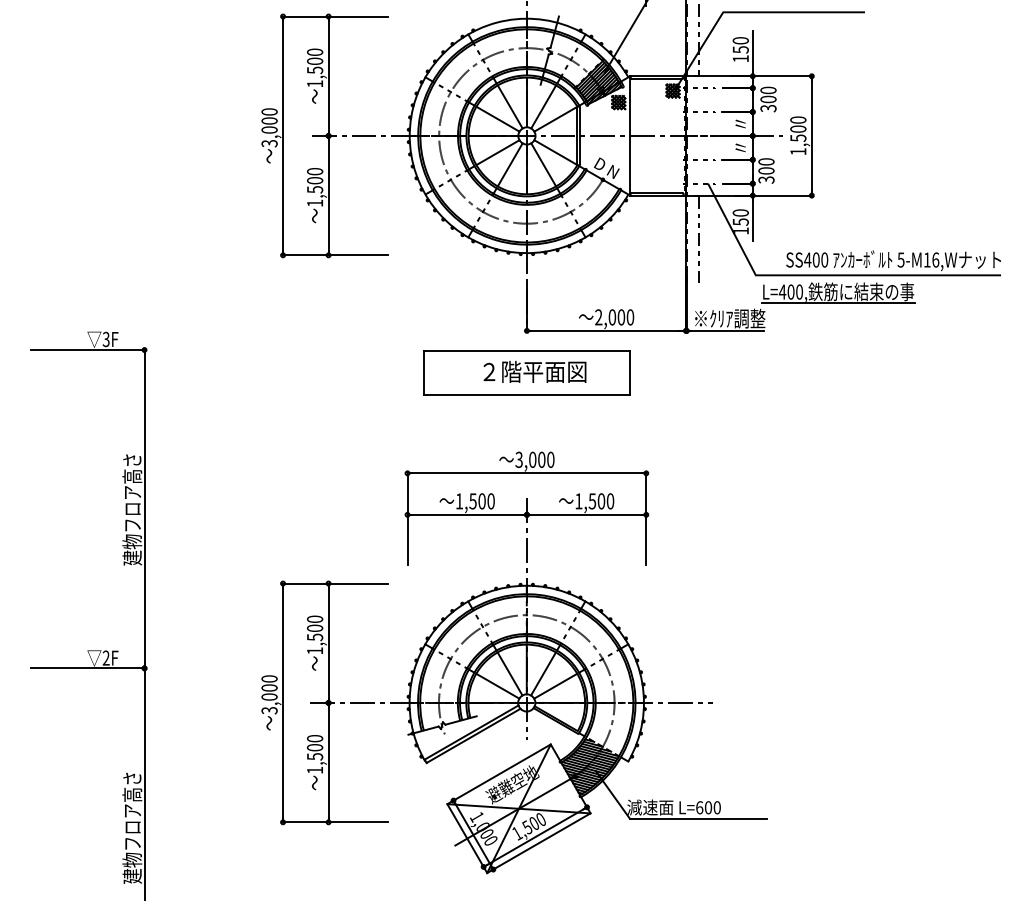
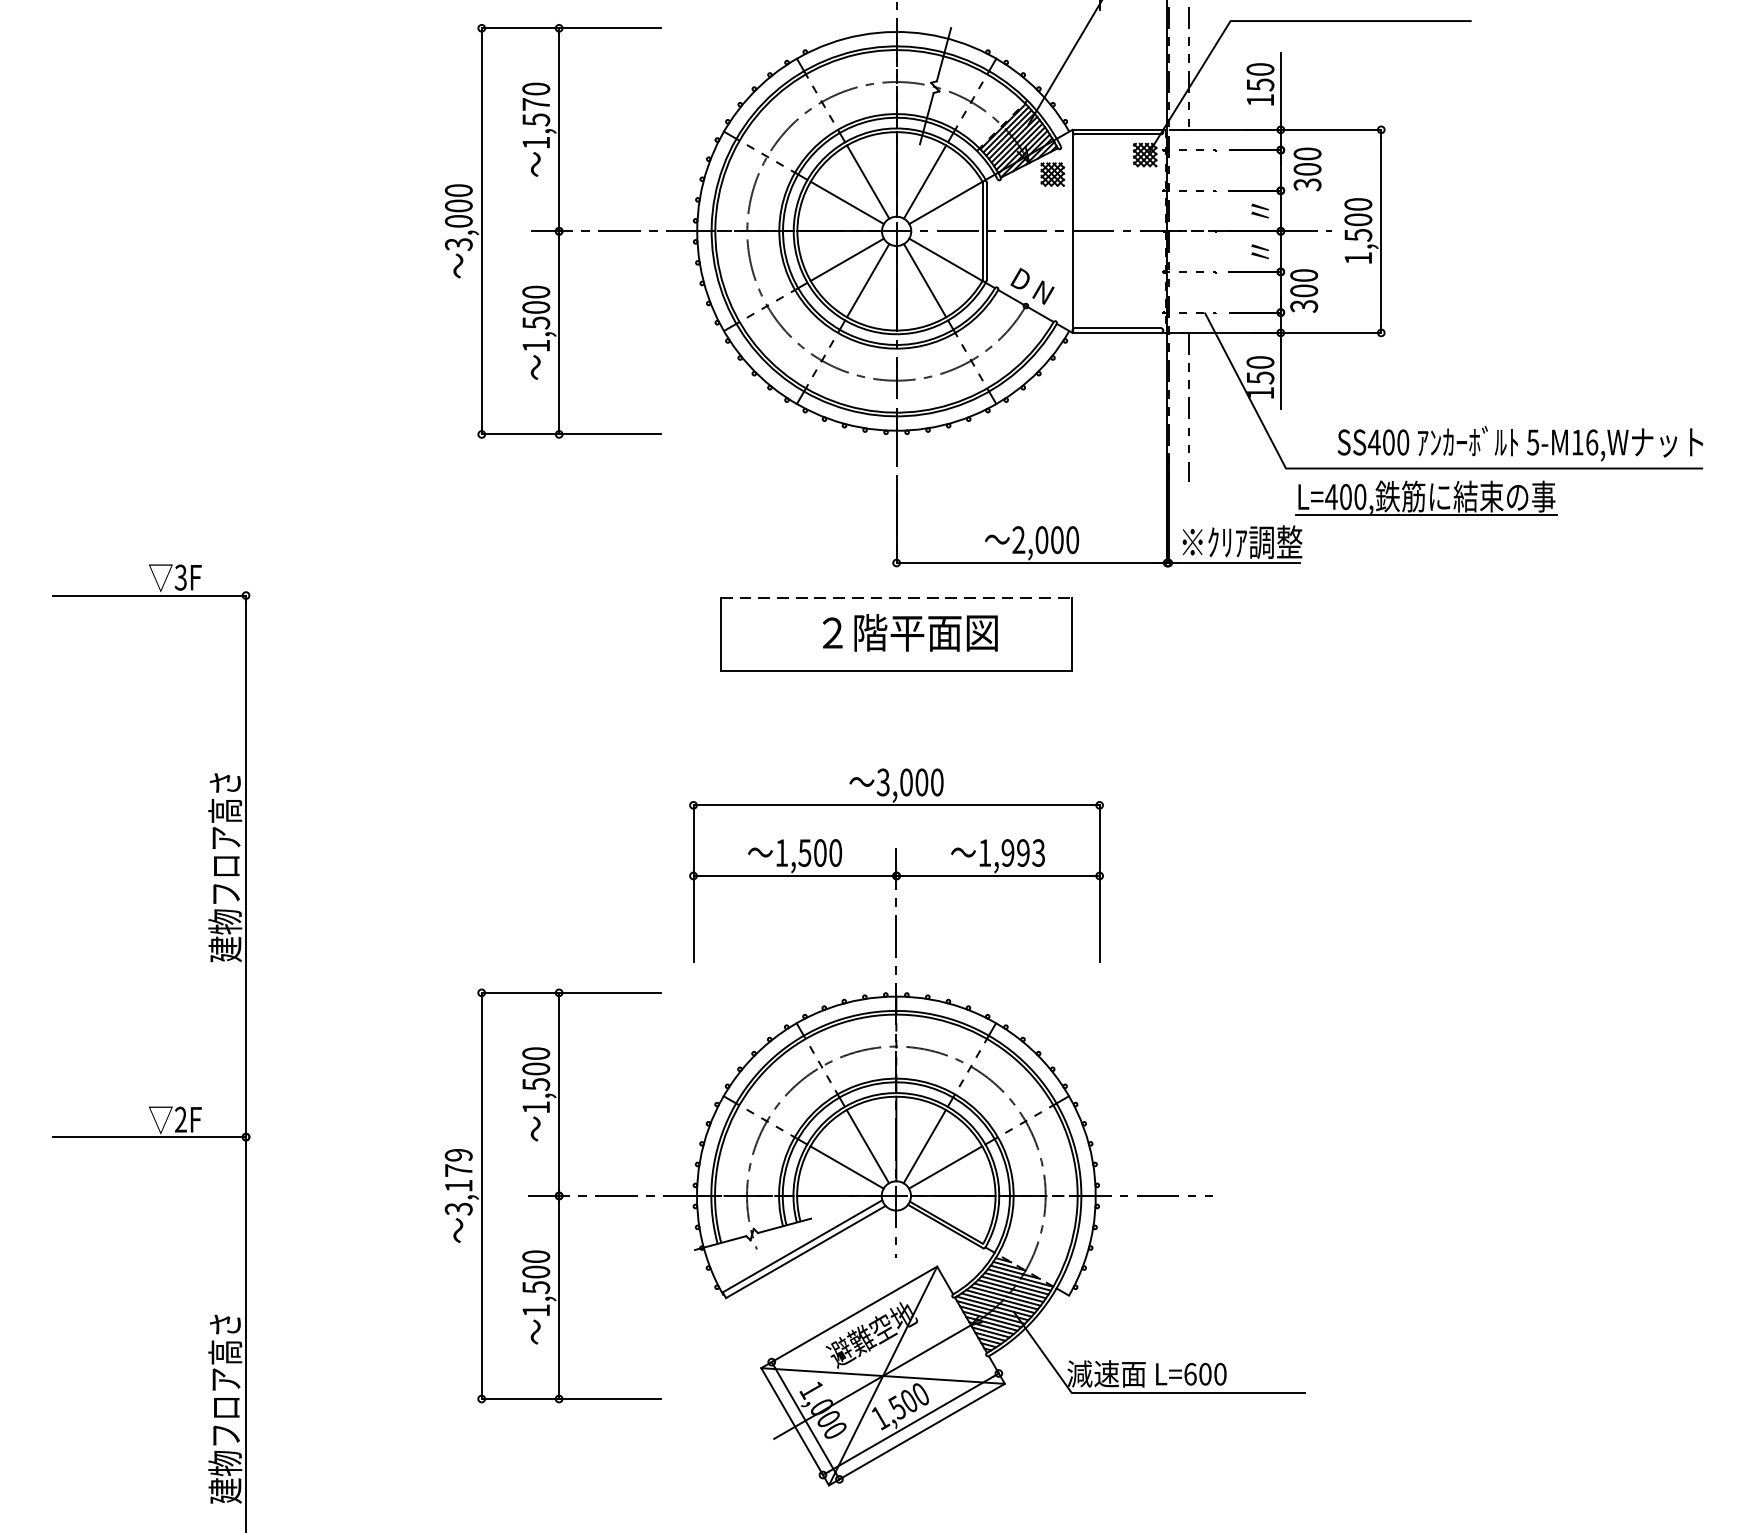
text: (315, 60) -> (536, 103), 1,500 -> 1,570
line: (527, 351) -> (897, 598), solid -> dashed
text: (601, 501) -> (1023, 853), 1,500 -> 1,993
text: (269, 687) -> (458, 1169), 3,000 -> 3,179

